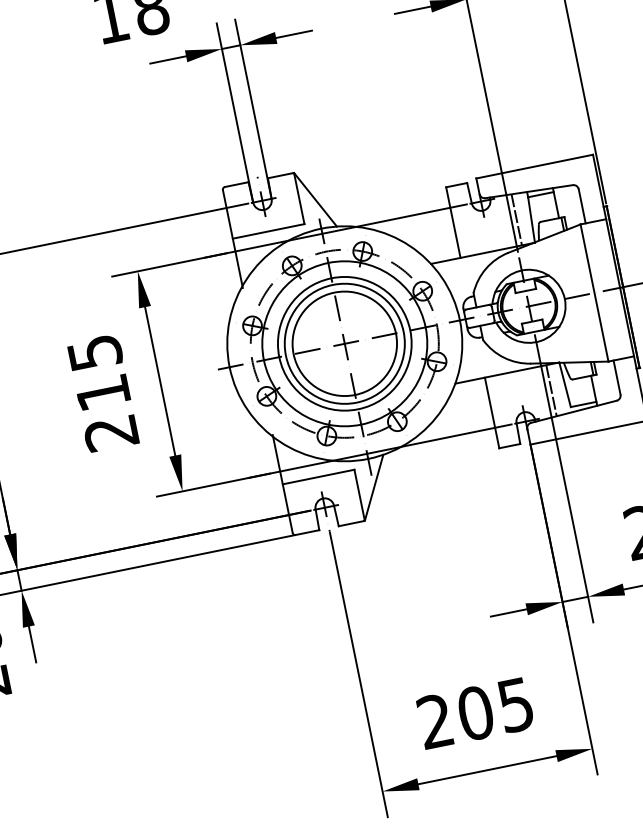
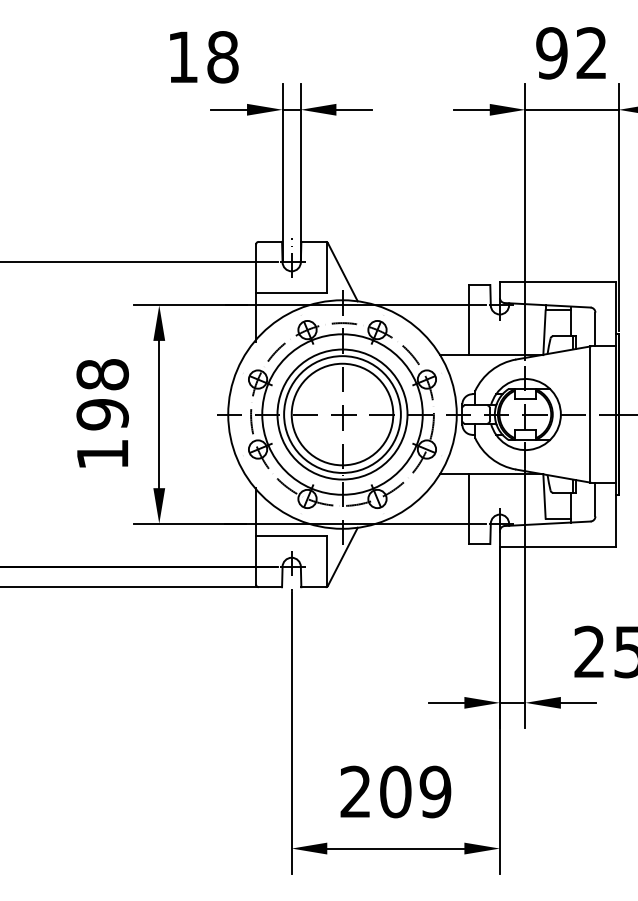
line: (516, 219) -> (530, 329), removed
line: (551, 389) -> (530, 498), removed
text: (102, 392) -> (102, 414), 215 -> 198
text: (515, 704) -> (435, 791), 205 -> 209

